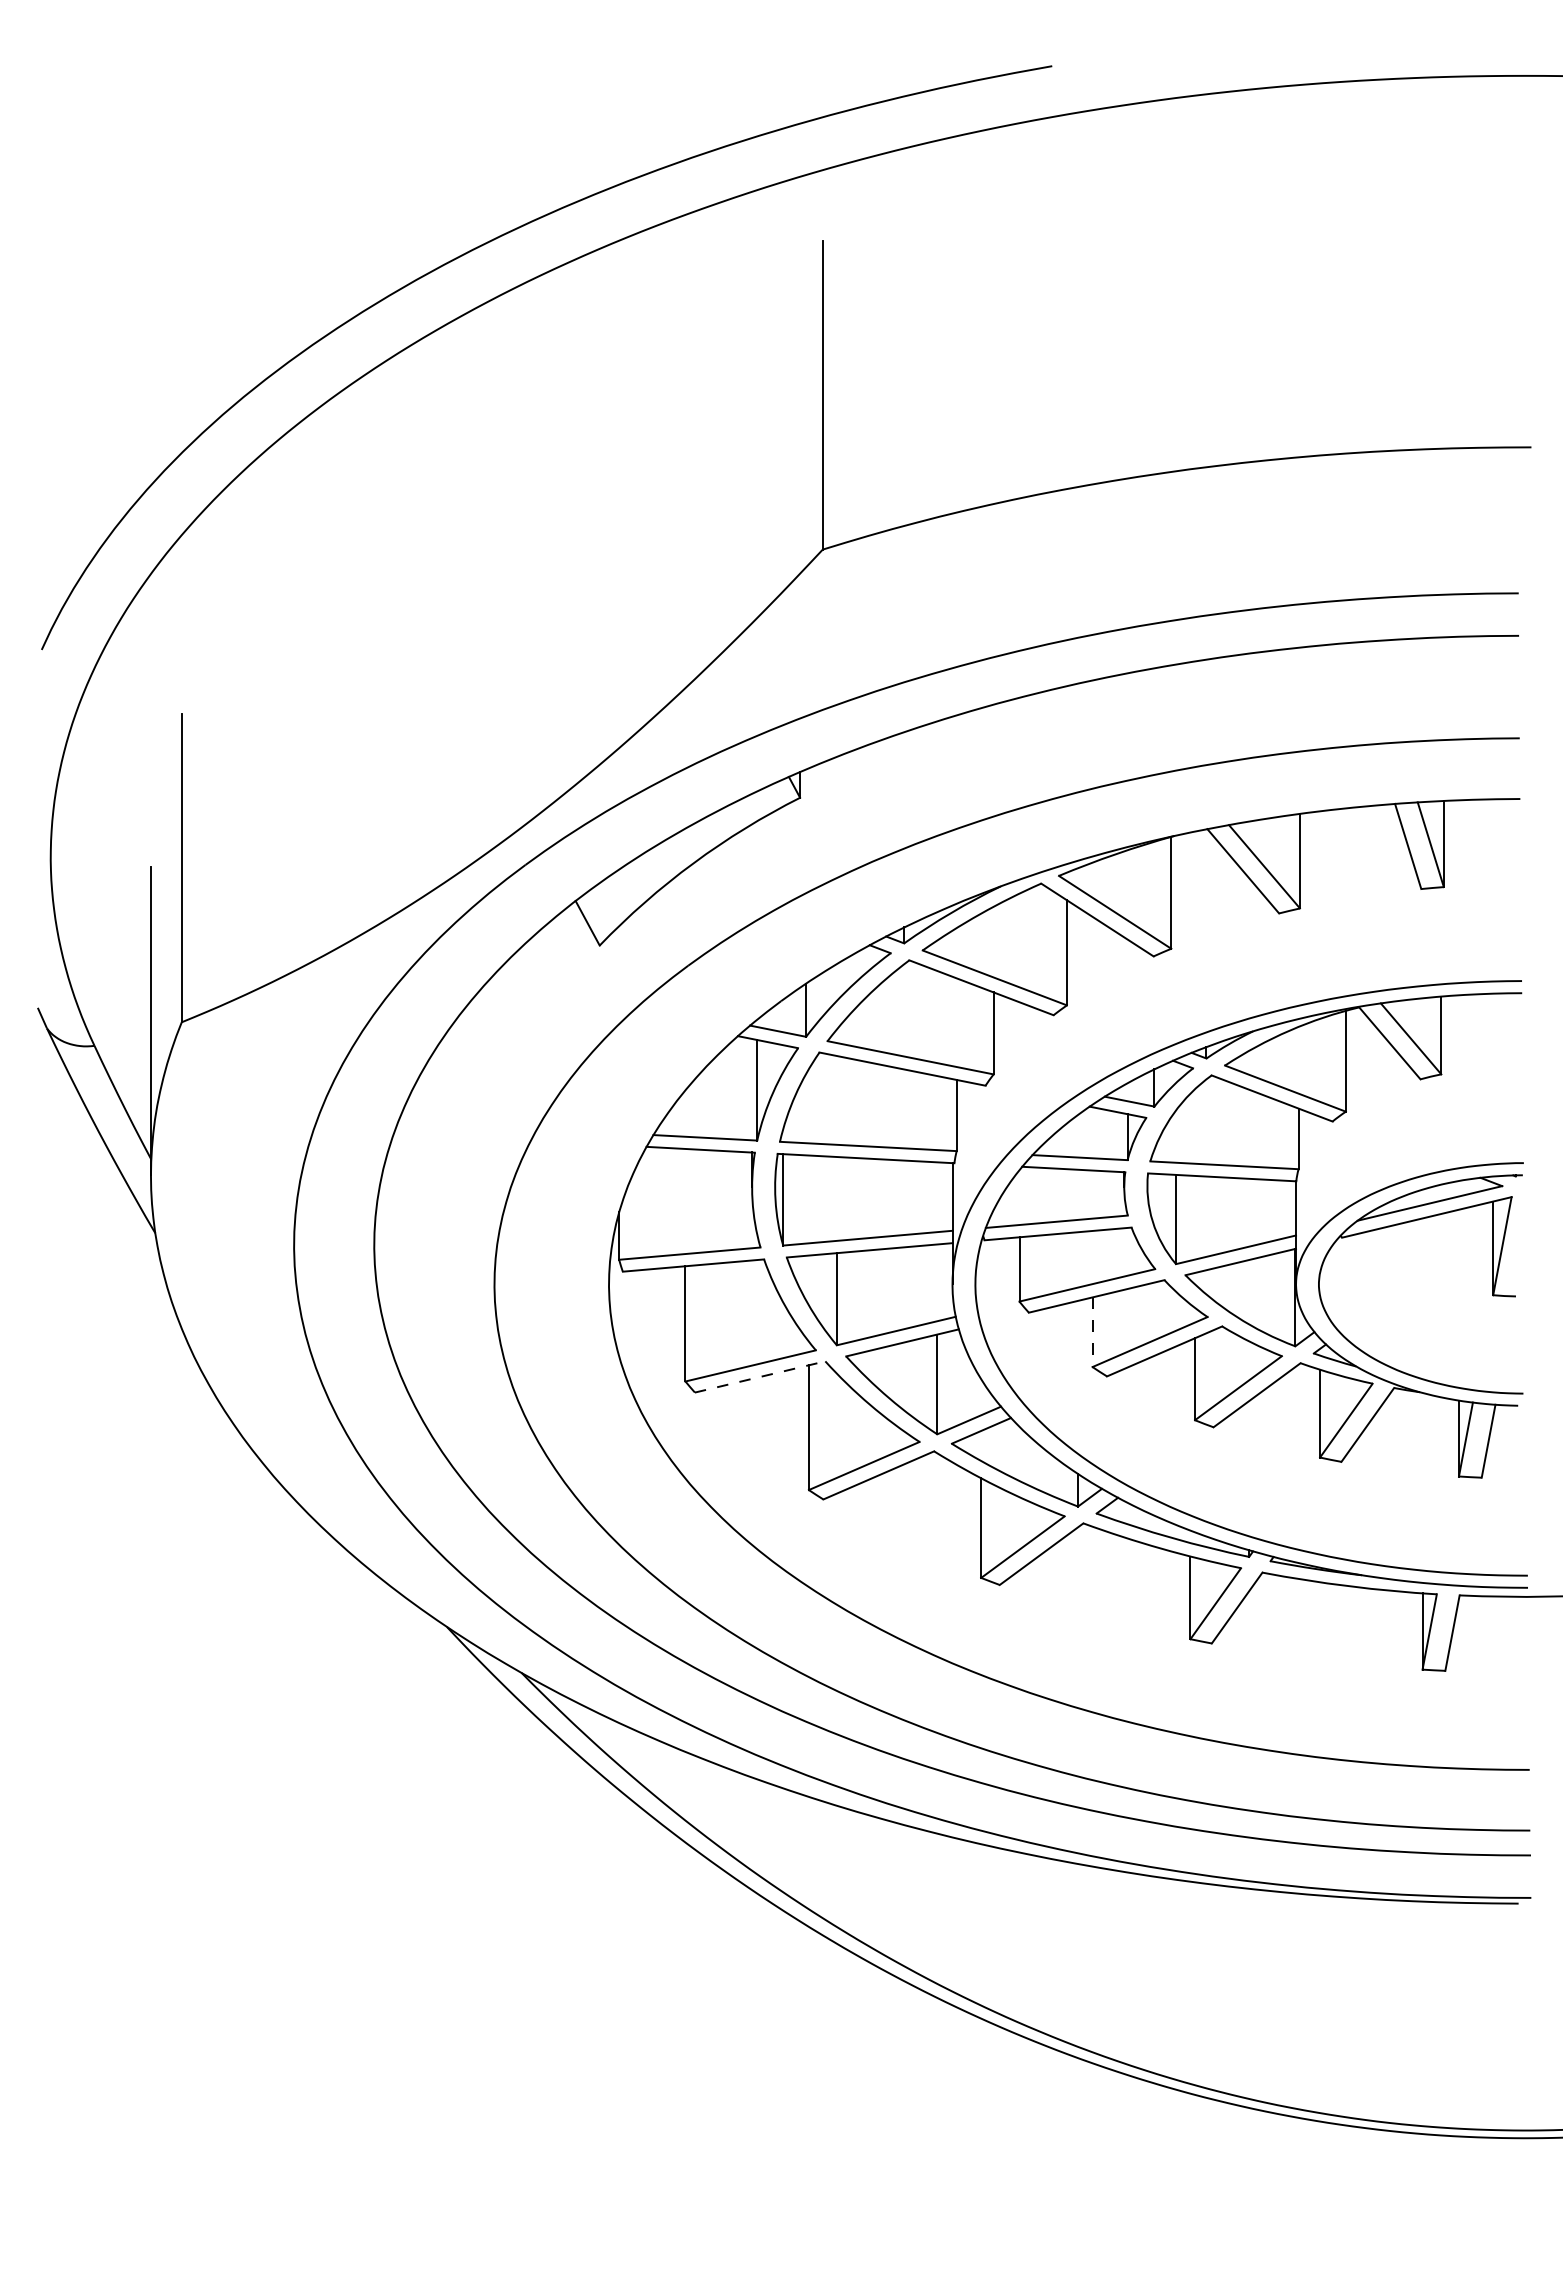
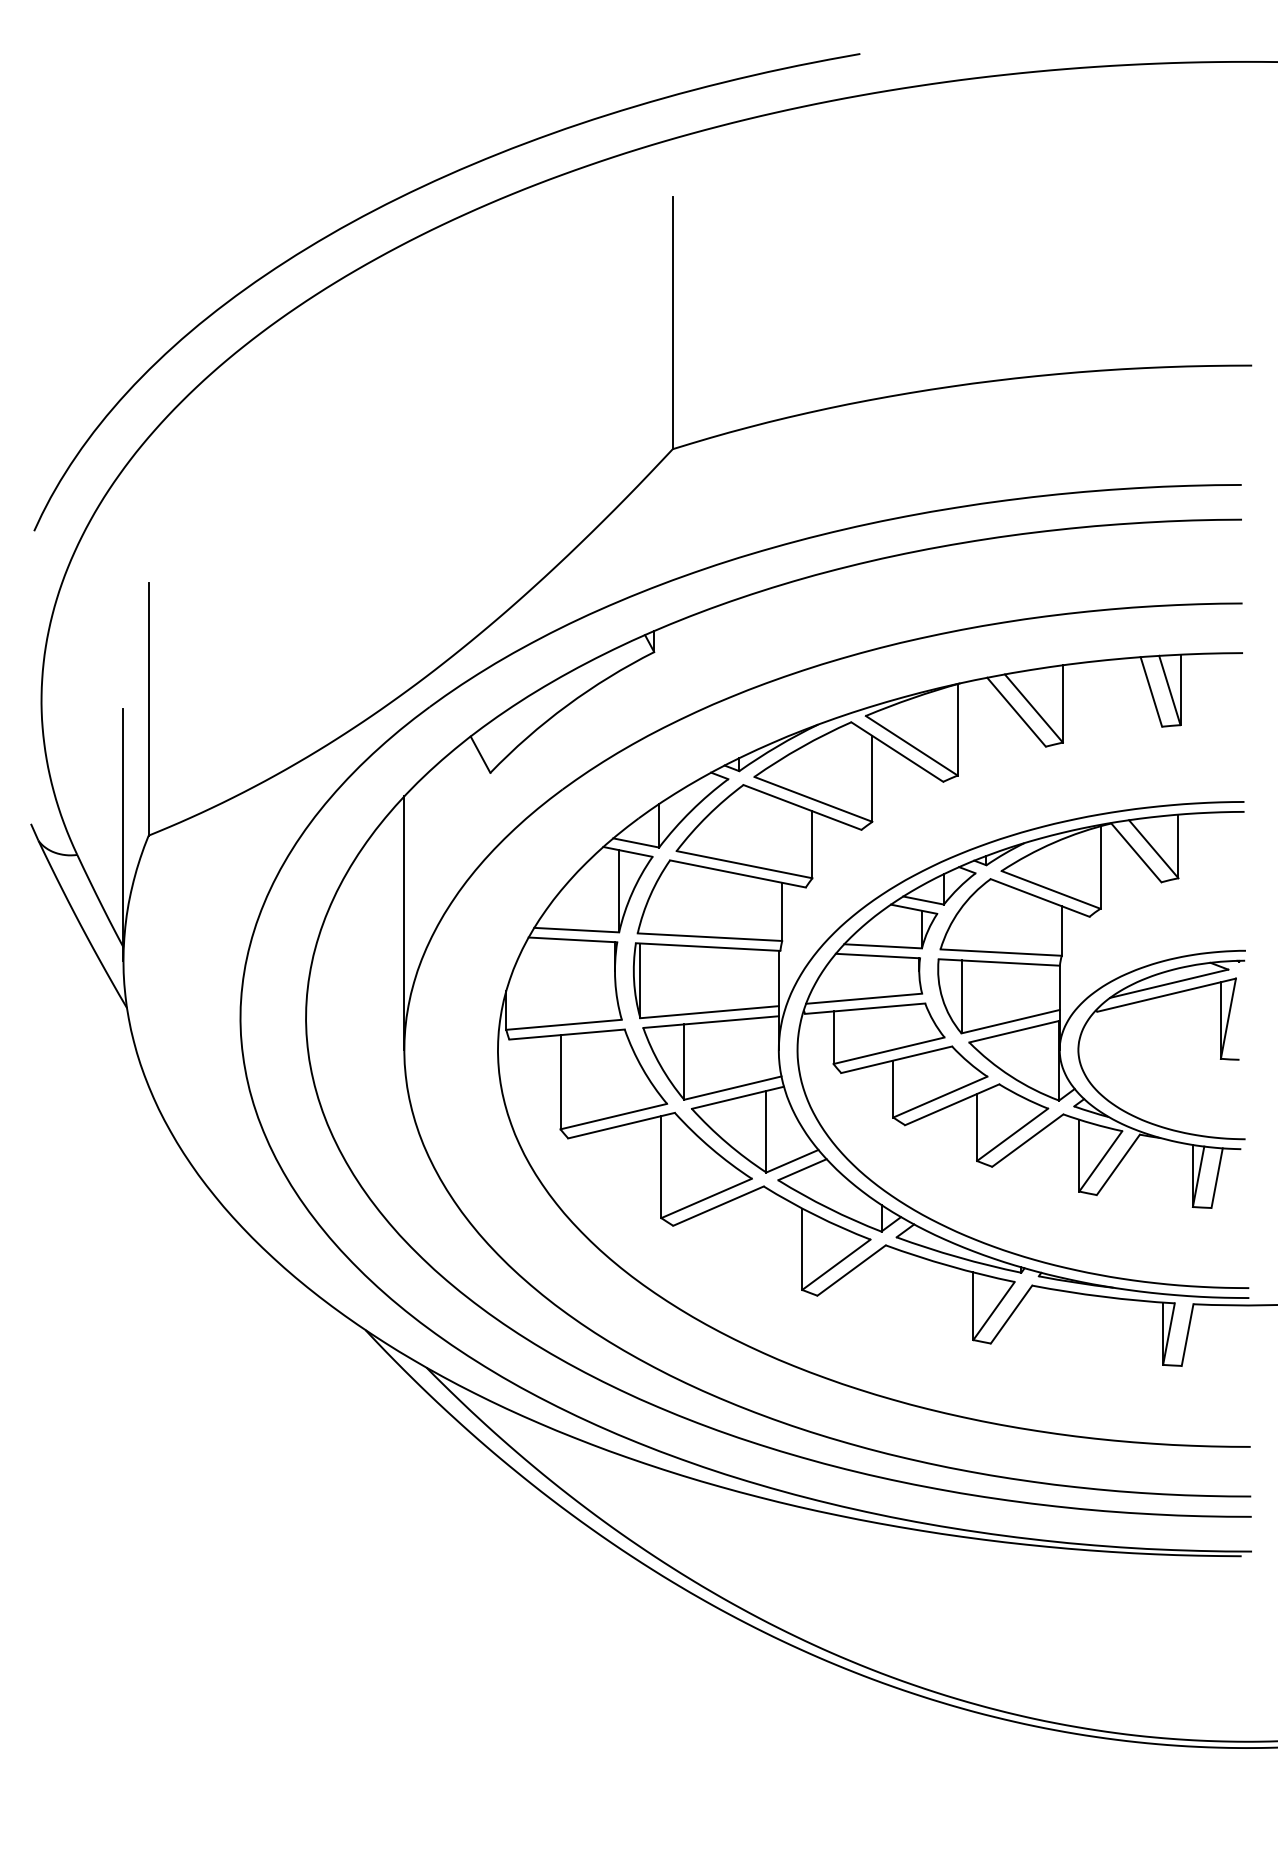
line: (494, 1129) -> (404, 923), added
line: (1092, 1332) -> (893, 1089), dashed -> solid
line: (760, 1376) -> (621, 1125), dashed -> solid

